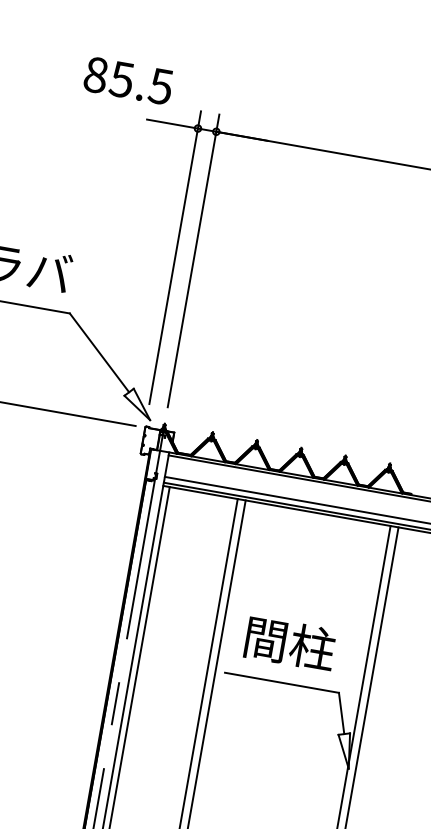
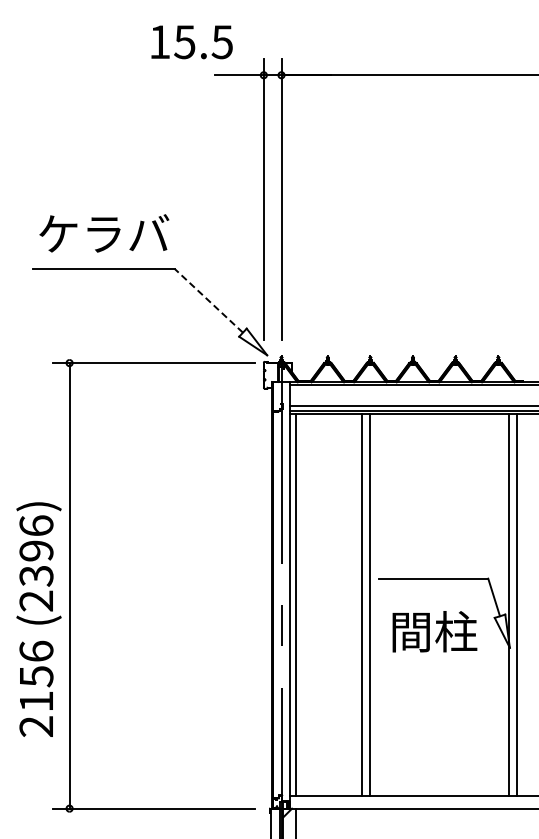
text: (95, 75) -> (159, 42), 85.5 -> 15.5
line: (99, 352) -> (208, 300), solid -> dashed
text: (290, 643) -> (434, 631), moved

